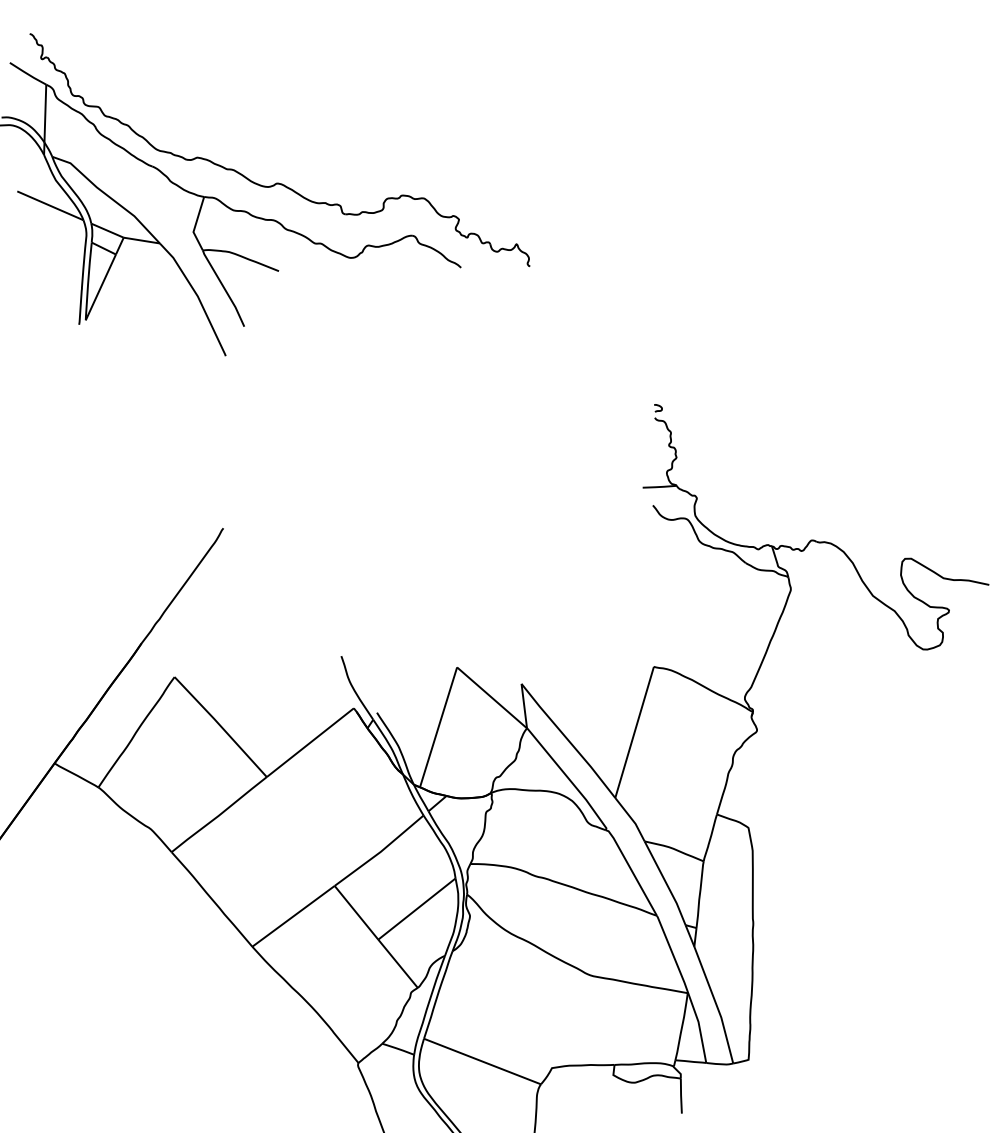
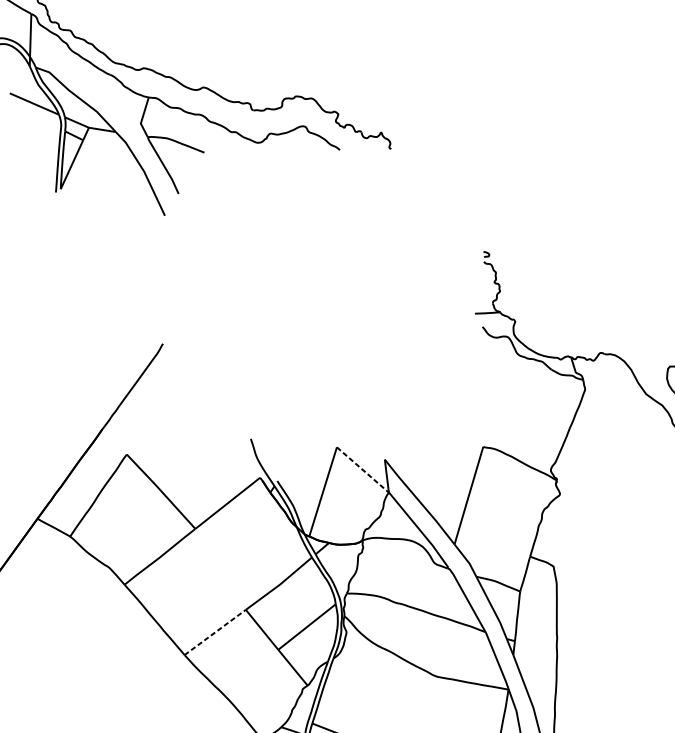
line: (492, 698) -> (363, 470), solid -> dashed
line: (293, 916) -> (215, 632), solid -> dashed

